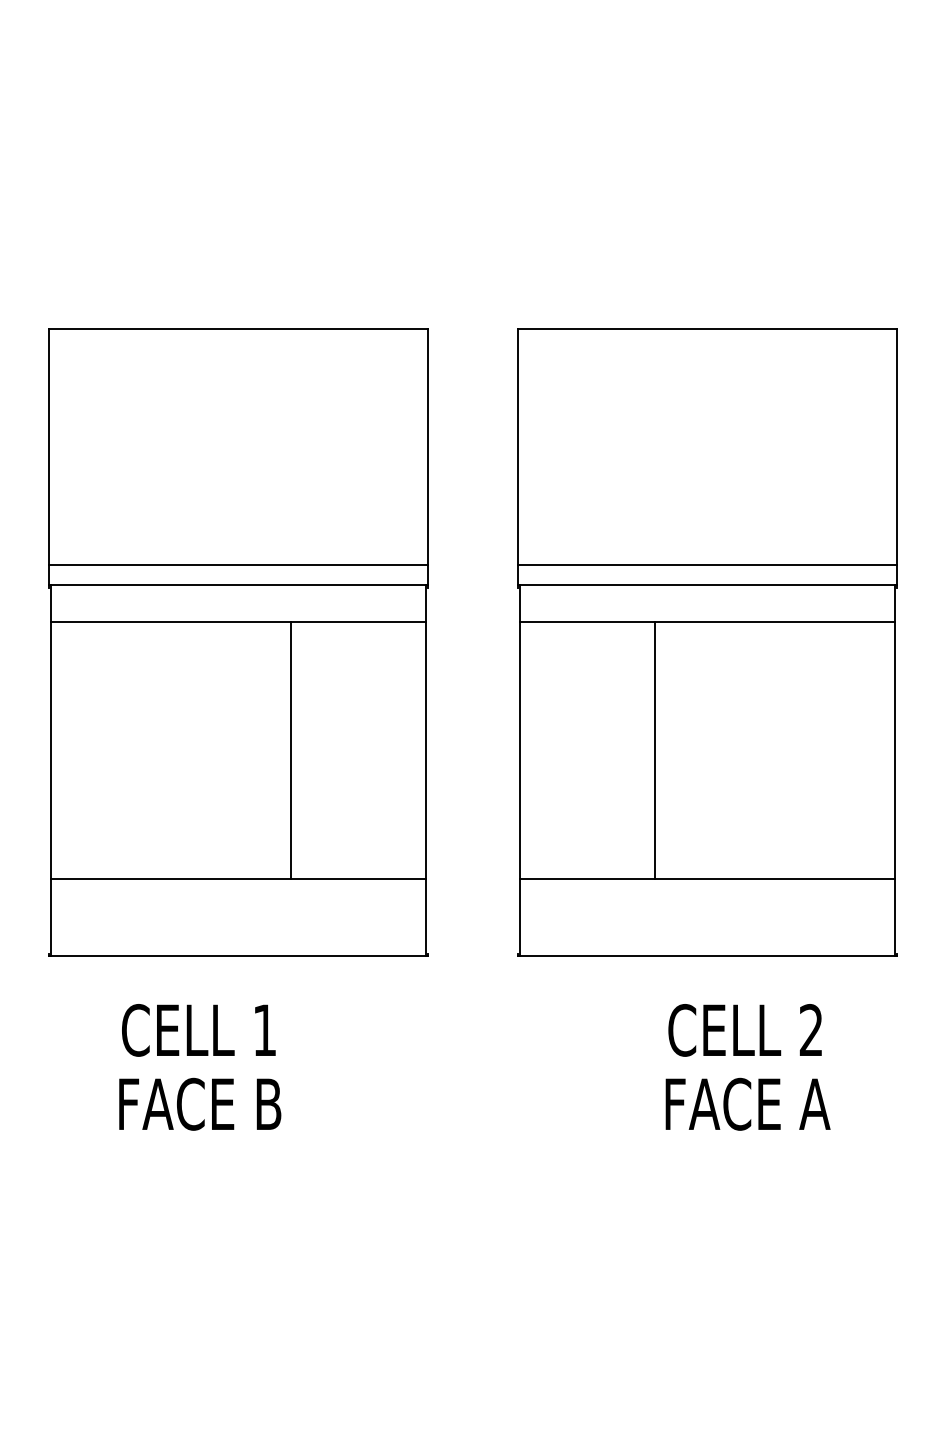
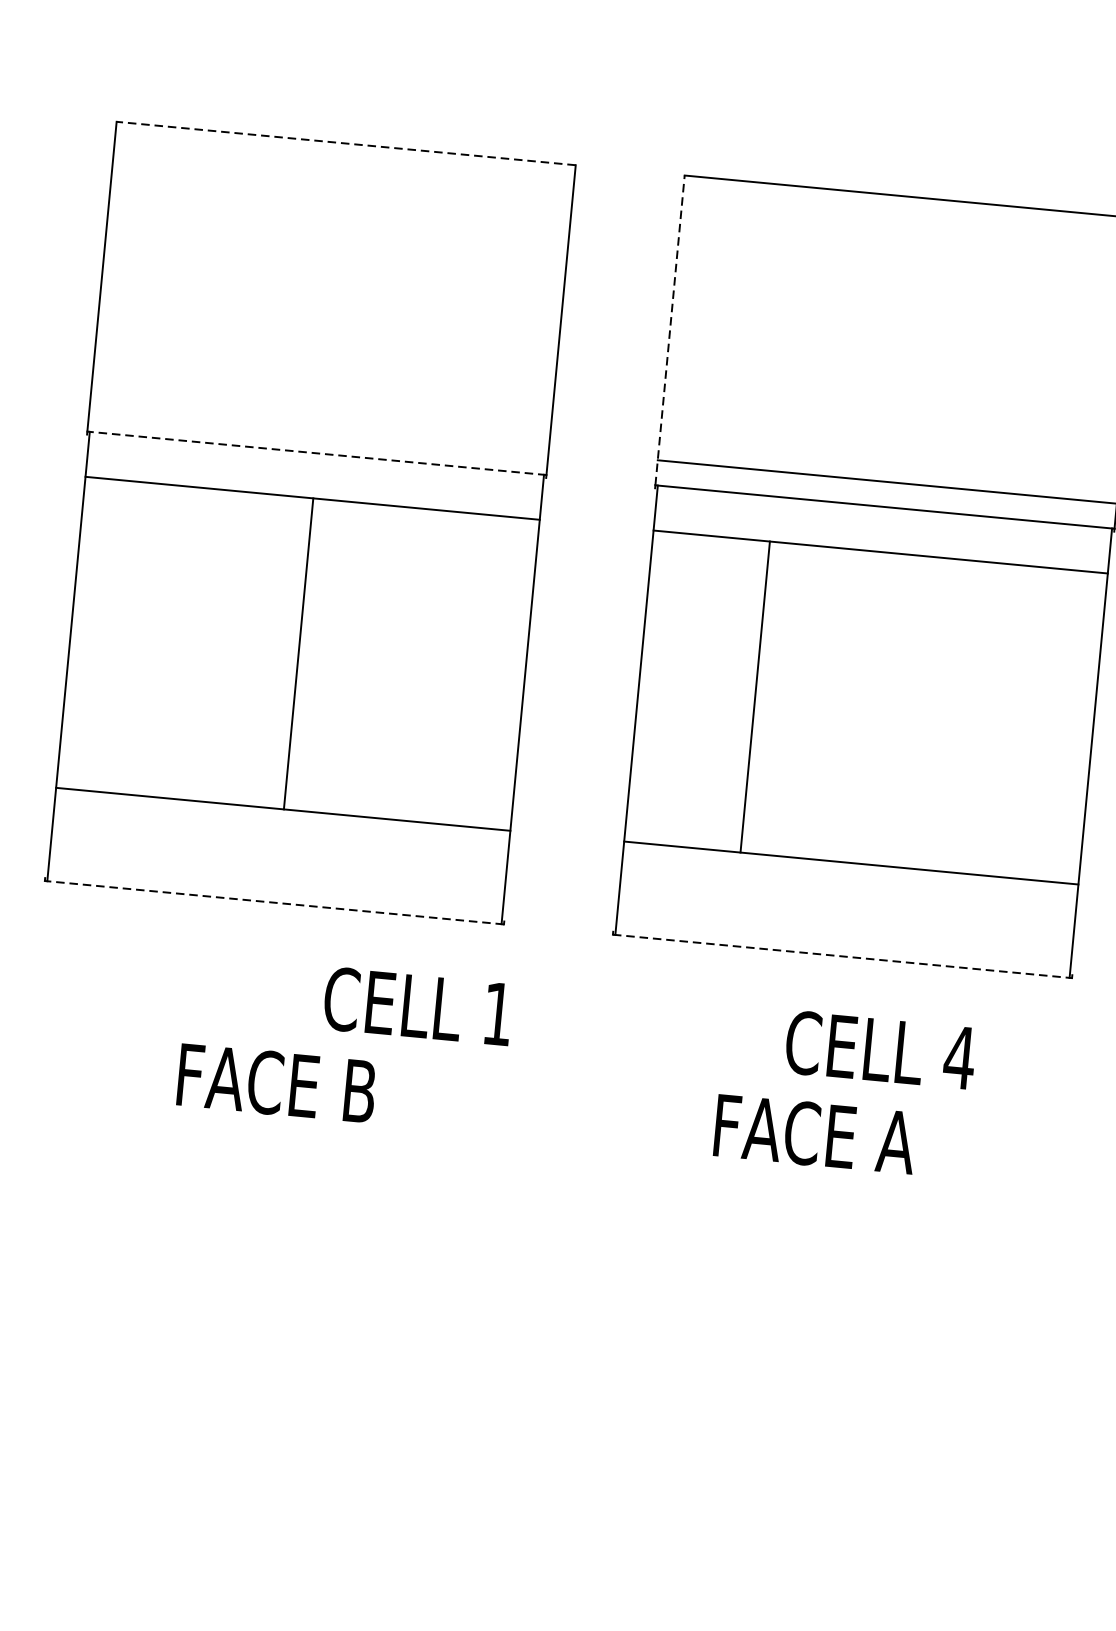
line: (238, 329) -> (346, 143), solid -> dashed
line: (517, 457) -> (669, 330), solid -> dashed
line: (237, 564) -> (318, 428), removed
line: (238, 585) -> (317, 453), solid -> dashed
line: (290, 750) -> (298, 653), moved
line: (654, 750) -> (754, 696), moved
line: (238, 956) -> (274, 902), solid -> dashed
line: (707, 956) -> (842, 956), solid -> dashed
text: (810, 1029) -> (958, 1056), 2 -> 4
text: (198, 1030) -> (417, 1006), moved
text: (200, 1103) -> (277, 1082), moved
text: (747, 1103) -> (814, 1133), moved

